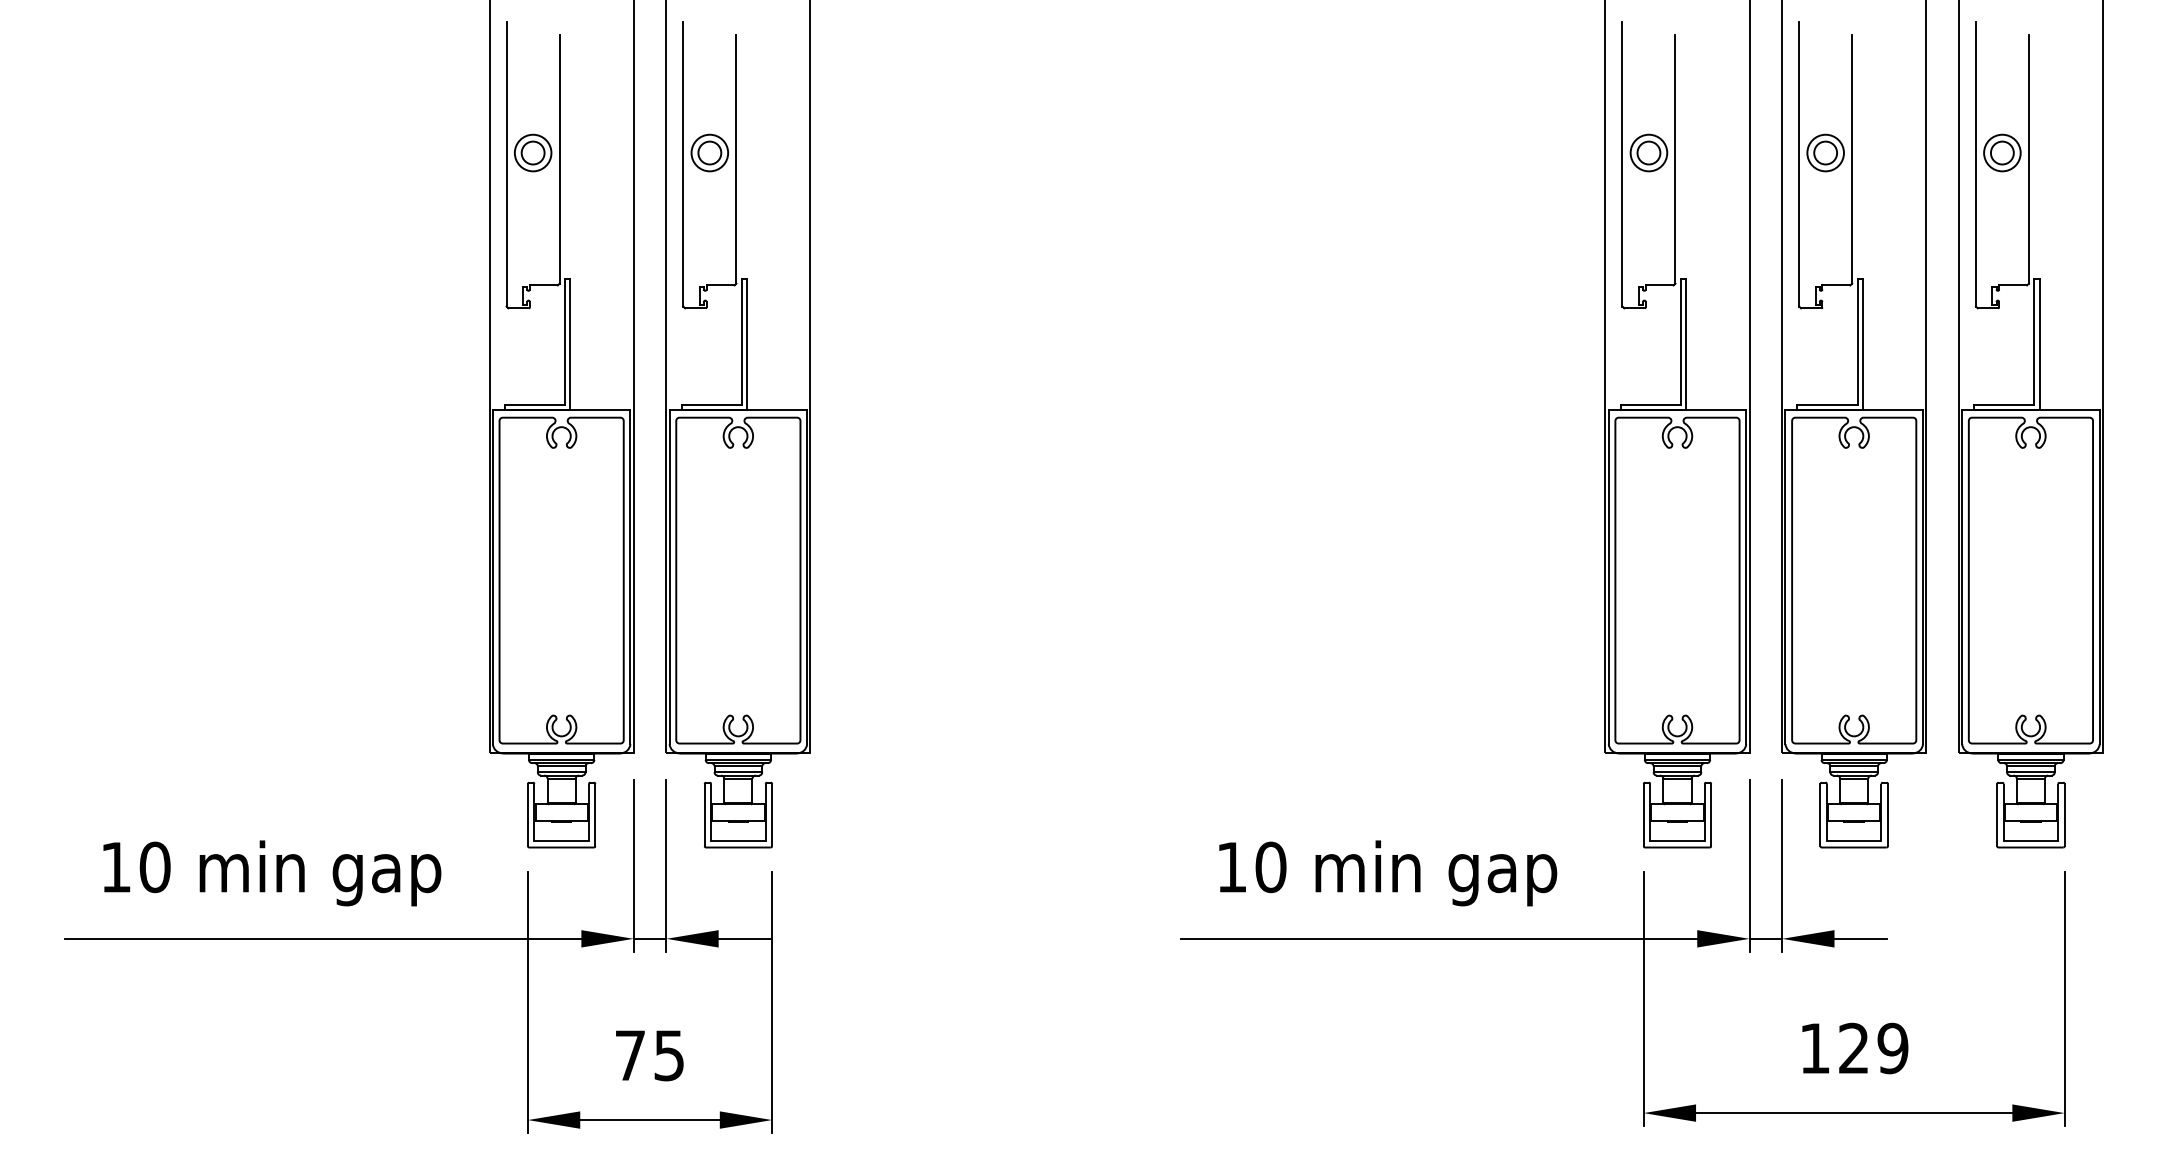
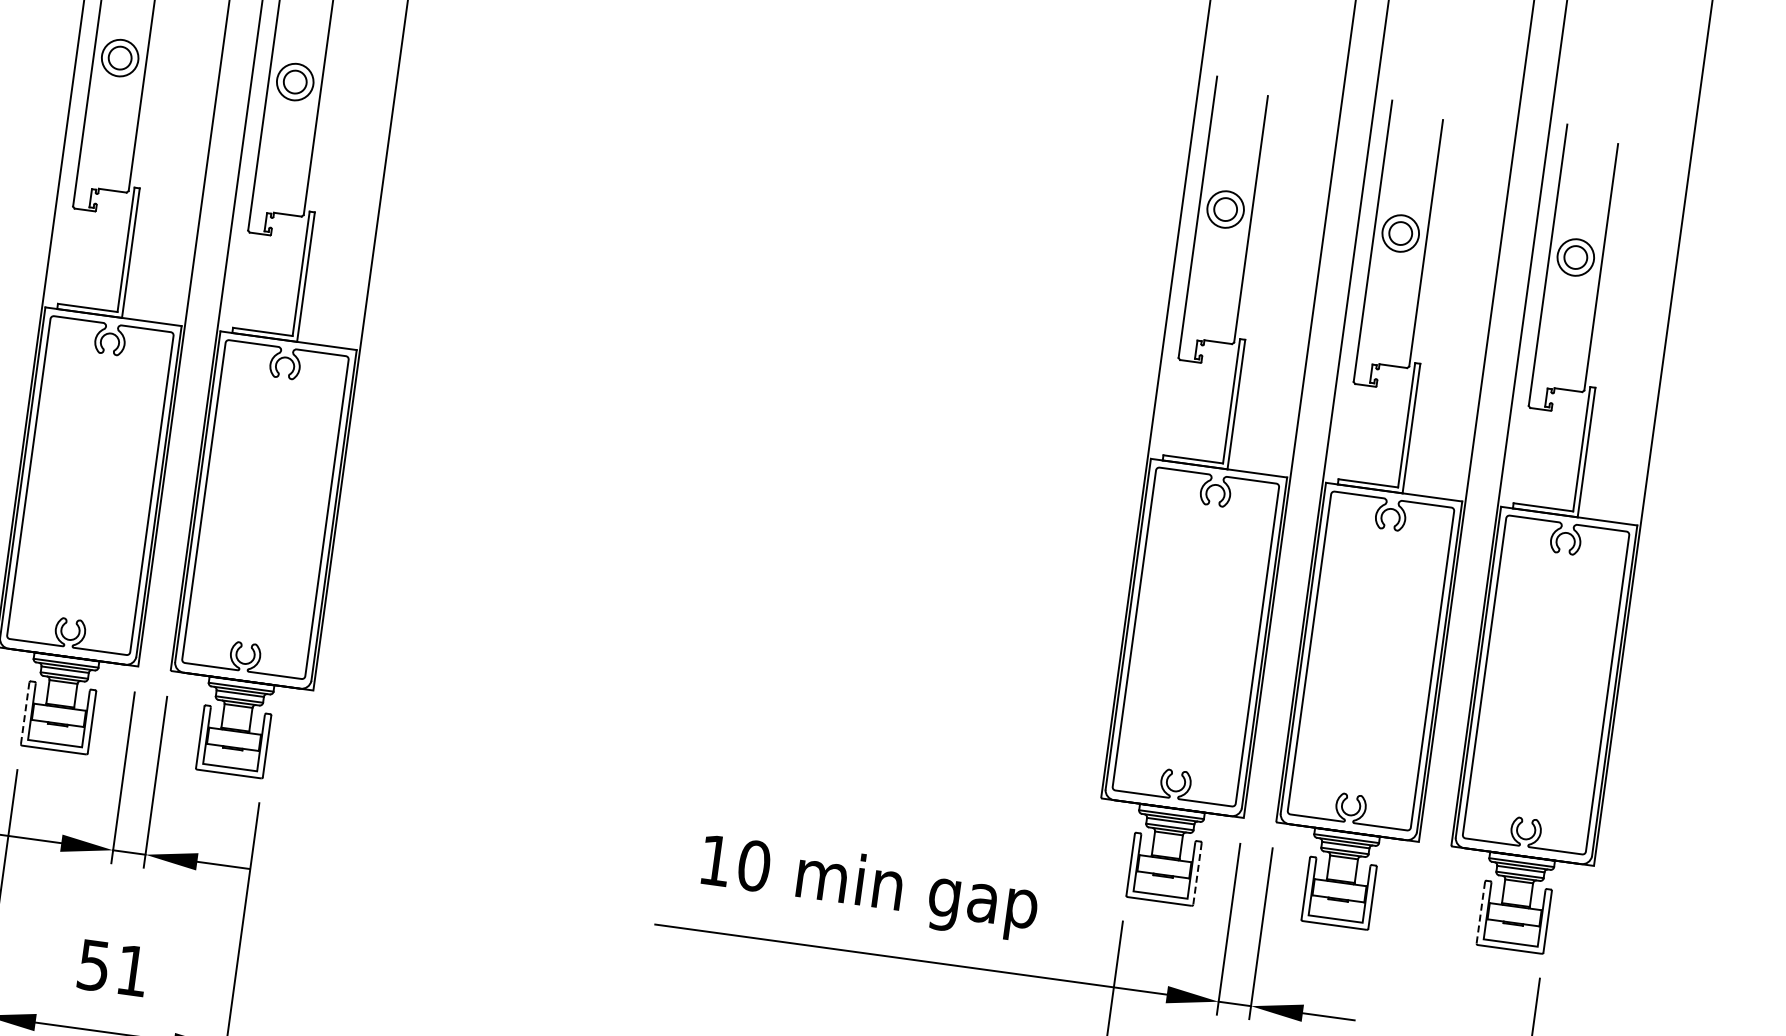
line: (527, 815) -> (24, 713), solid -> dashed
line: (1711, 815) -> (1197, 874), solid -> dashed
line: (1997, 815) -> (1481, 913), solid -> dashed
text: (649, 1055) -> (112, 968), 75 -> 51

